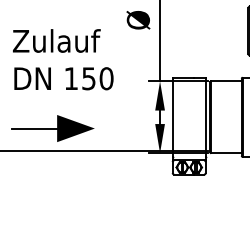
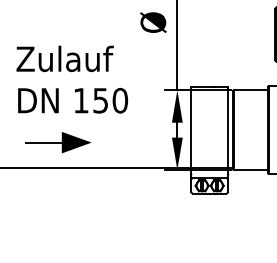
text: (63, 59) -> (72, 79), moved
part: (52, 128) -> (58, 142), size x0.71

